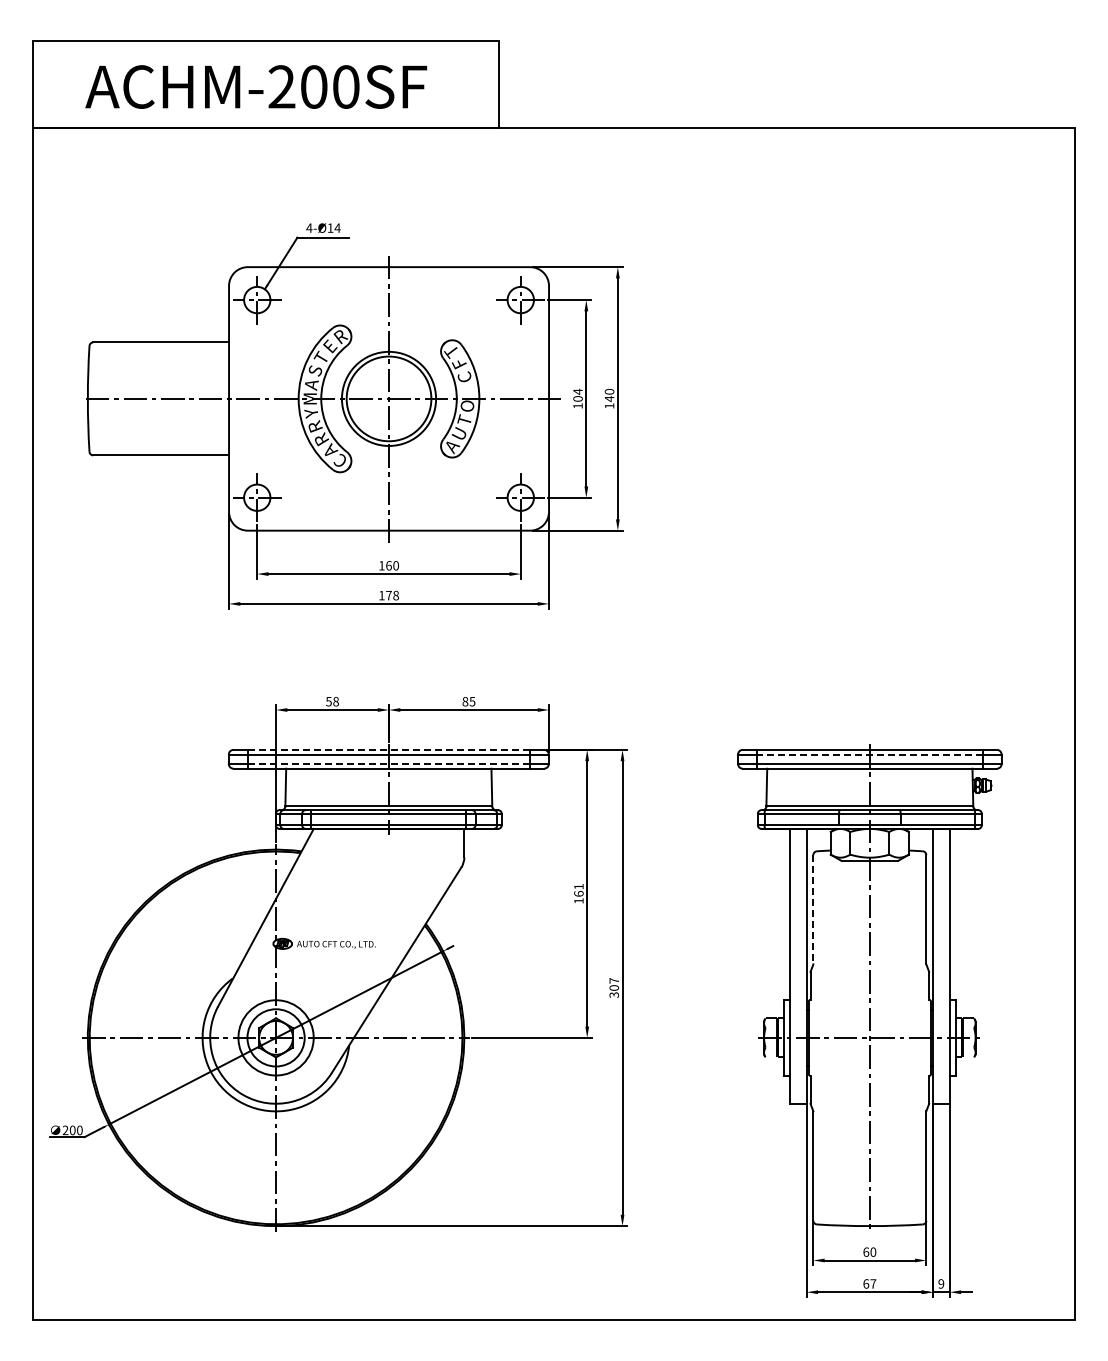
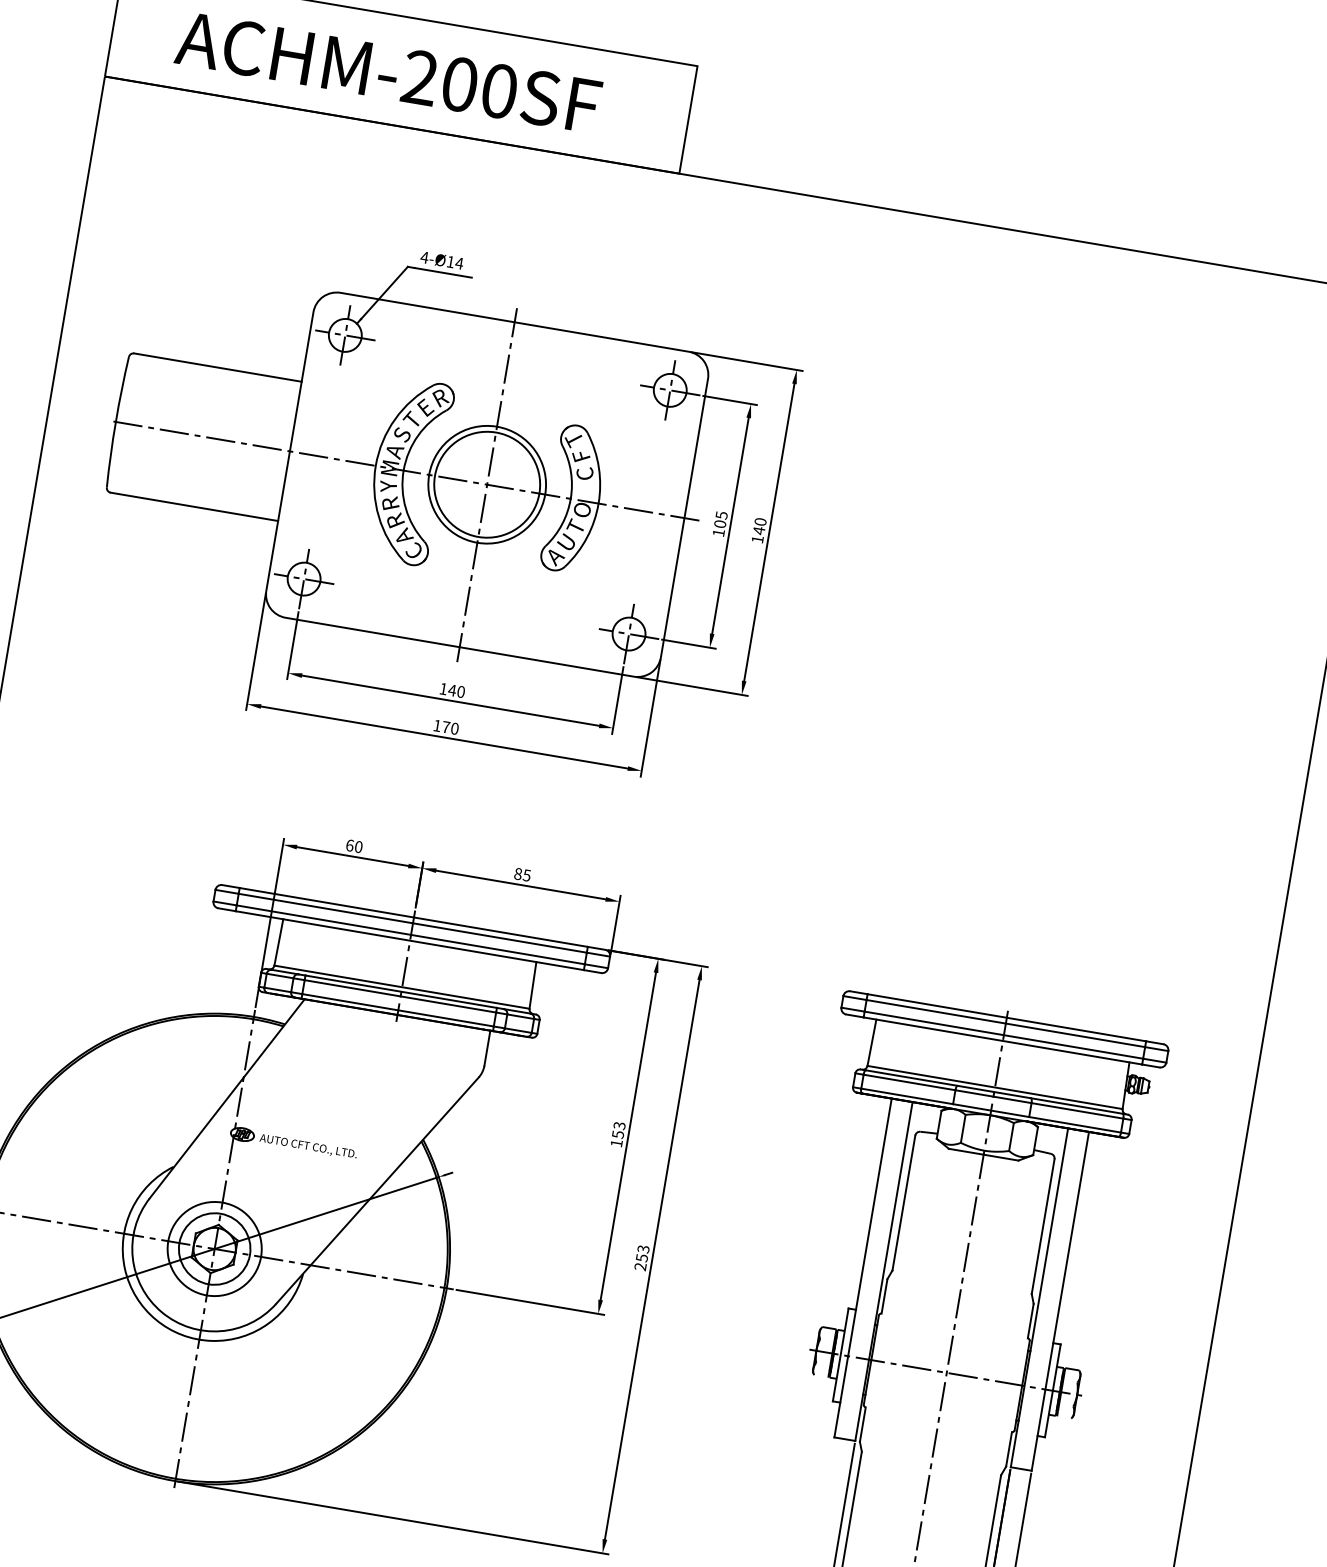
text: (577, 391) -> (721, 514), 104 -> 105
text: (388, 565) -> (451, 690), 160 -> 140
text: (395, 595) -> (454, 728), 178 -> 170
text: (332, 701) -> (354, 846), 58 -> 60
line: (389, 749) -> (414, 917), dashed -> solid
line: (869, 754) -> (1005, 1023), dashed -> solid
line: (389, 764) -> (411, 935), dashed -> solid
text: (578, 890) -> (618, 1130), 161 -> 153
line: (813, 909) -> (904, 1202), dashed -> solid
text: (614, 988) -> (642, 1258), 307 -> 253

